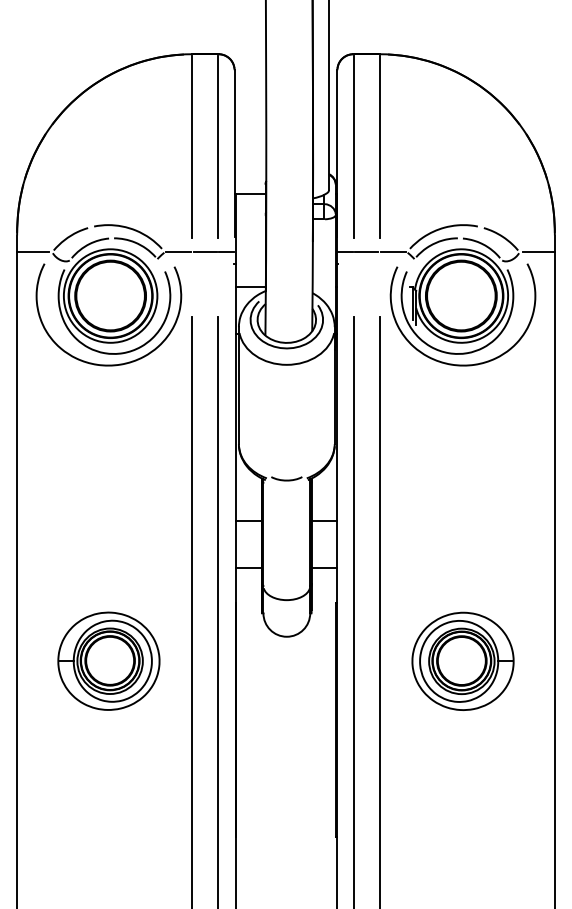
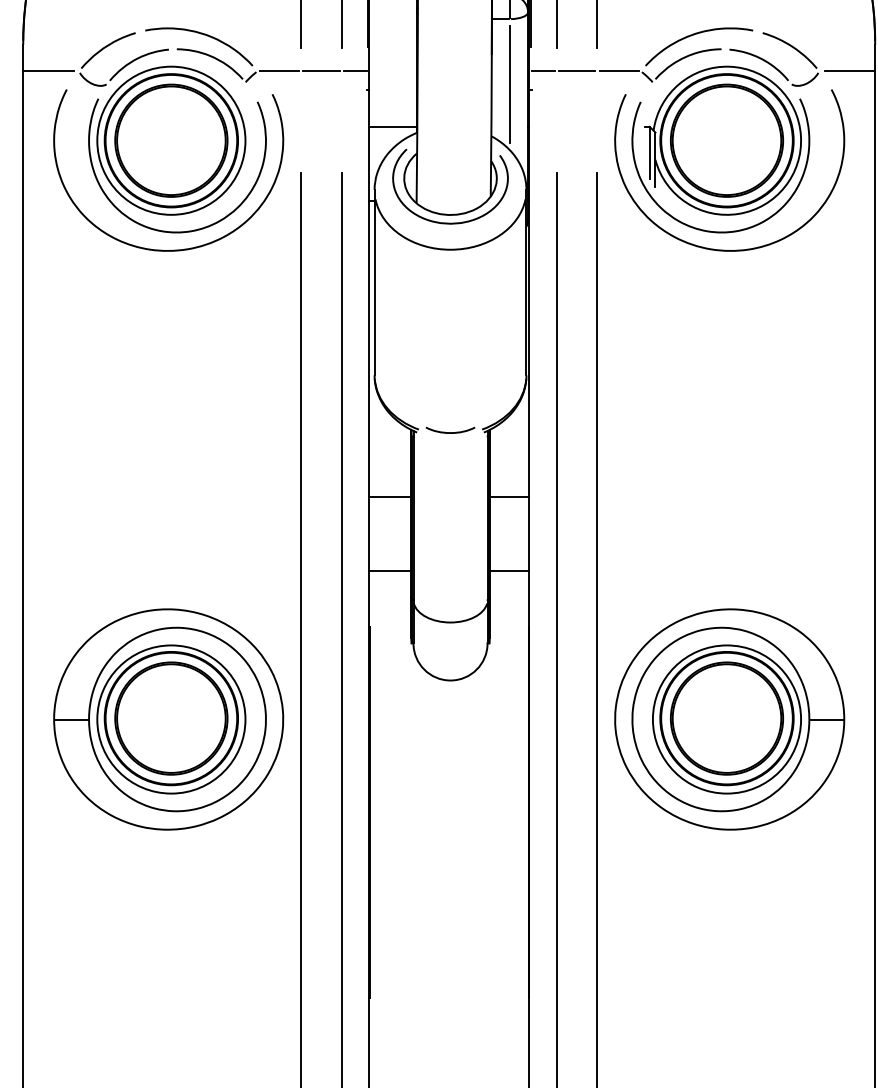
line: (324, 260) -> (510, 84), added
part: (108, 660) -> (168, 718), size x1.43
part: (462, 661) -> (728, 719), size x1.43

